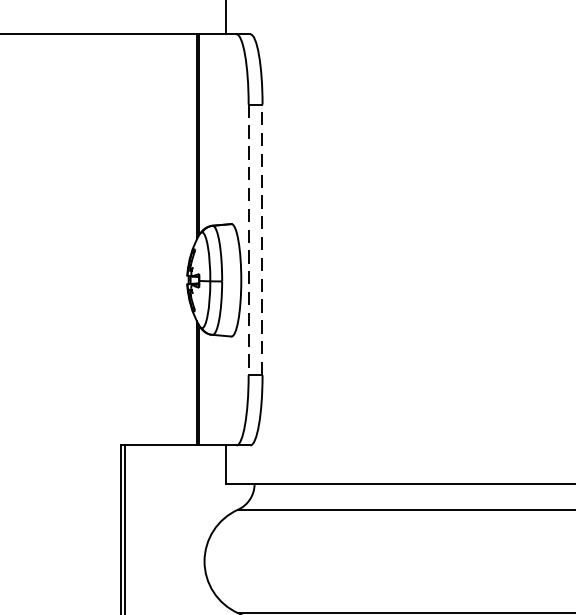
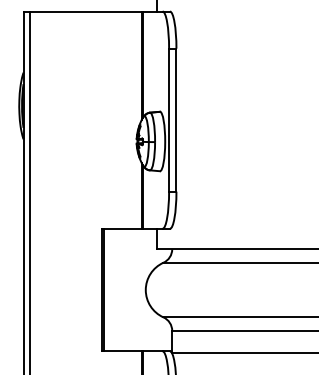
line: (262, 238) -> (176, 119), dashed -> solid
line: (249, 240) -> (169, 120), dashed -> solid

